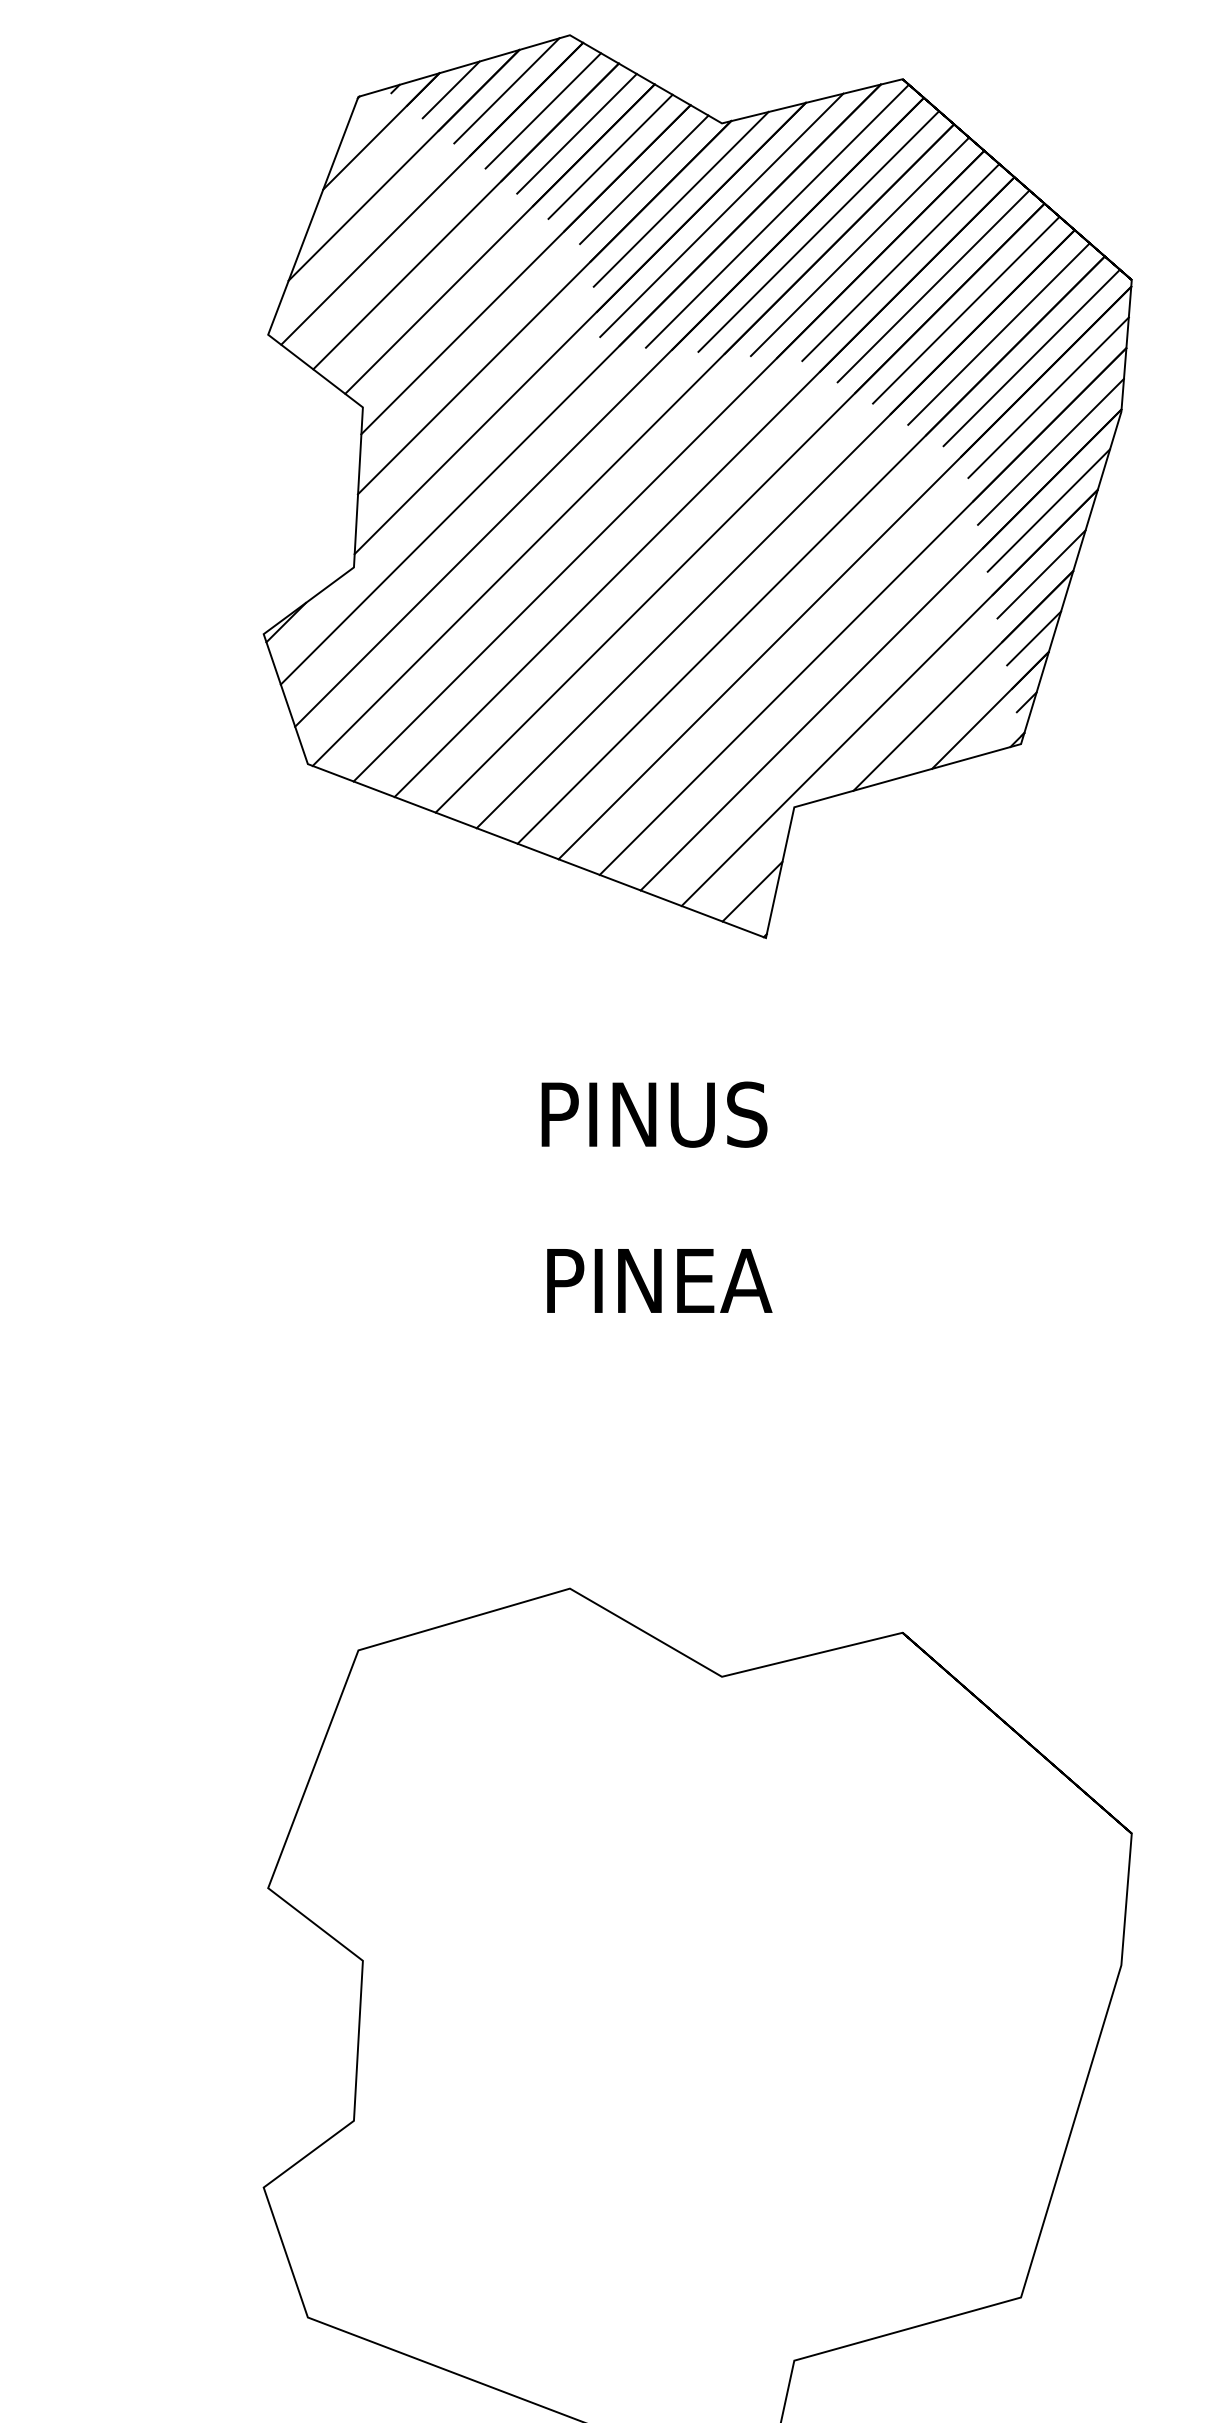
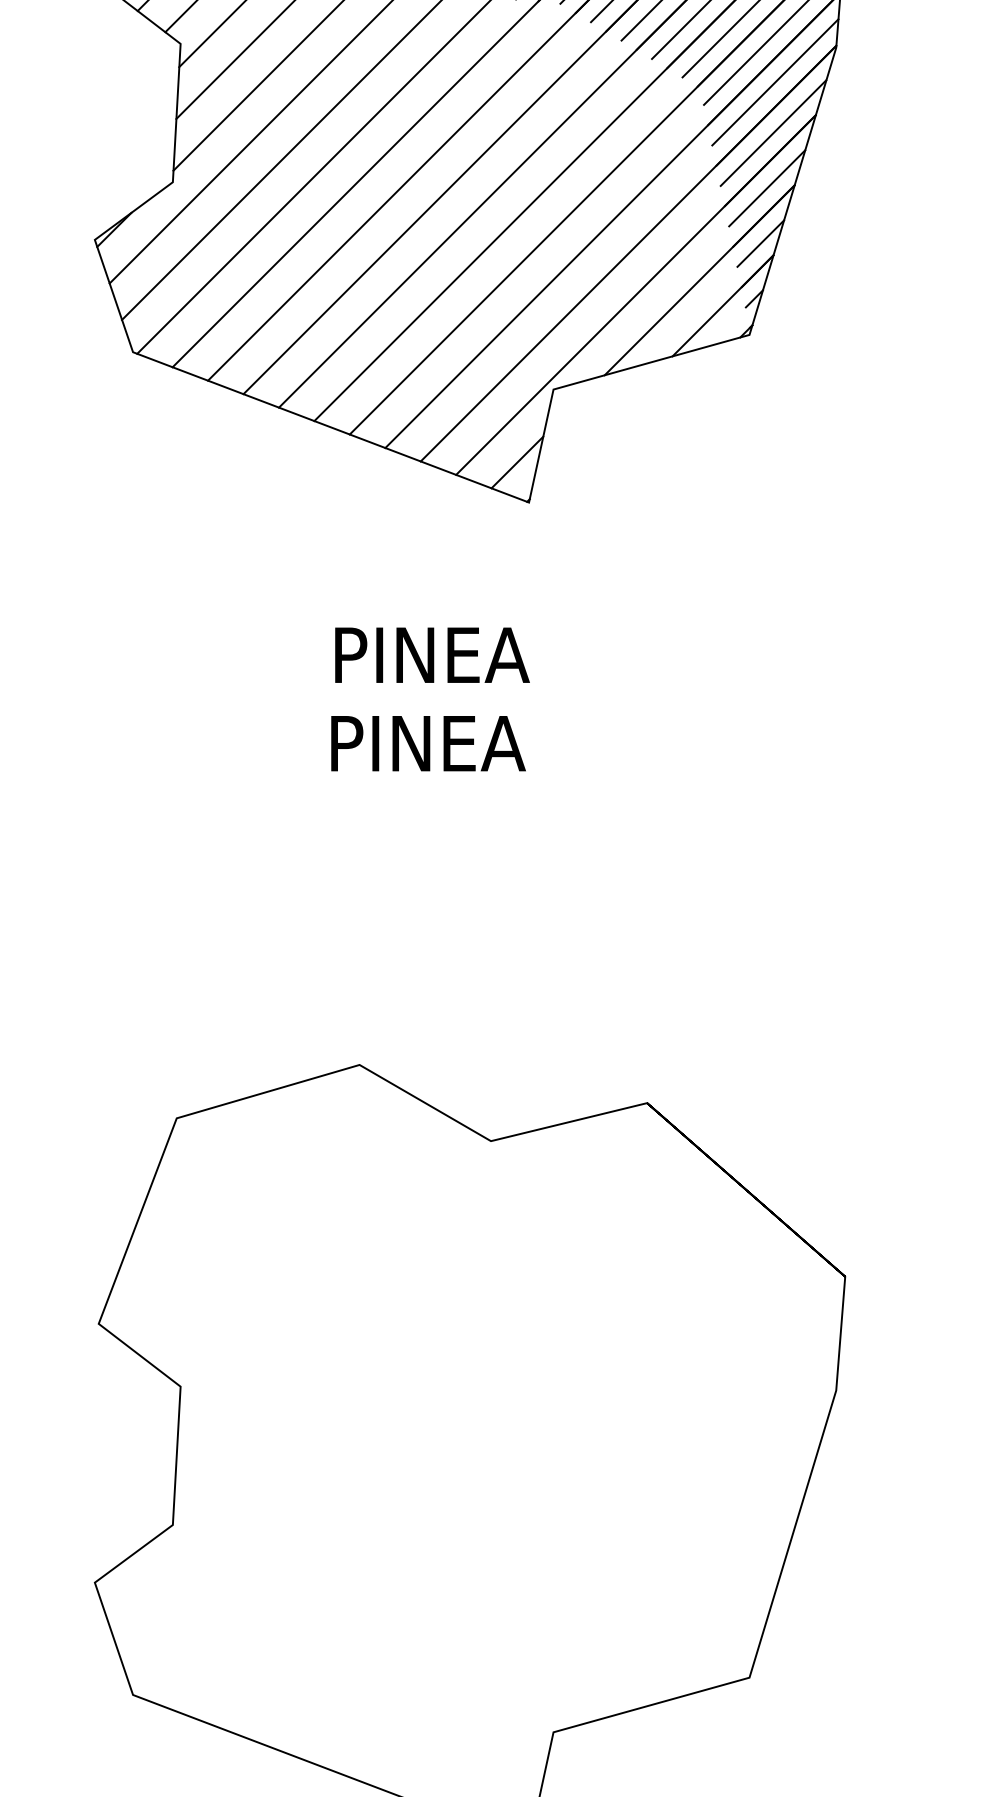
text: (718, 1114) -> (487, 655), PINUS -> PINEA
text: (659, 1280) -> (428, 743), moved

